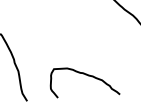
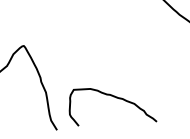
curve: (87, 76) -> (116, 98), moved

